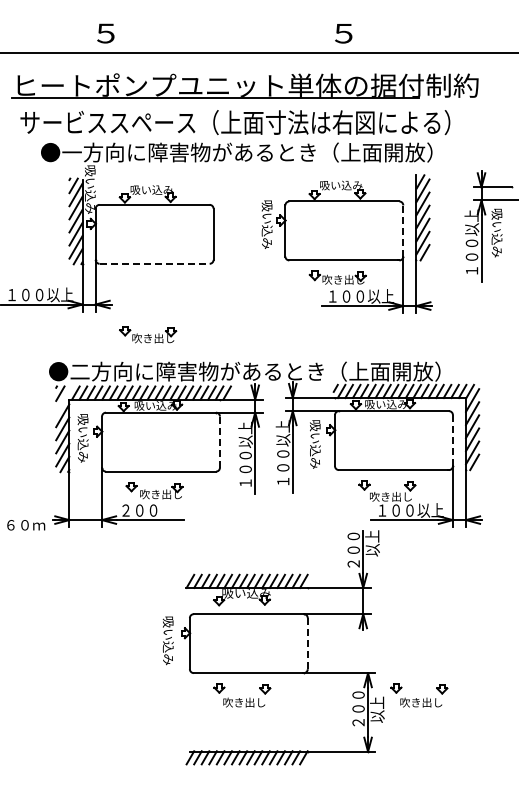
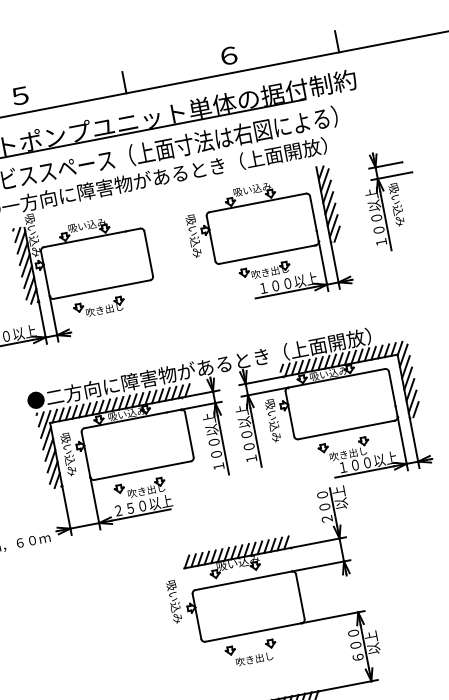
text: (343, 33) -> (228, 55), ５ -> ６
line: (223, 40) -> (124, 82), added
line: (465, 40) -> (336, 41), added
line: (403, 230) -> (314, 218), dashed -> solid
line: (155, 263) -> (102, 289), dashed -> solid
part: (148, 334) -> (99, 307), moved
line: (64, 400) -> (46, 424), added
line: (452, 440) -> (392, 394), dashed -> solid
line: (219, 442) -> (189, 435), dashed -> solid
text: (161, 510) -> (149, 504), ２００ -> ２５０以上
text: (168, 640) -> (174, 601), moved
line: (307, 643) -> (300, 596), dashed -> solid
part: (419, 695) -> (407, 623), removed
text: (358, 722) -> (358, 657), ２００ -> ６００

